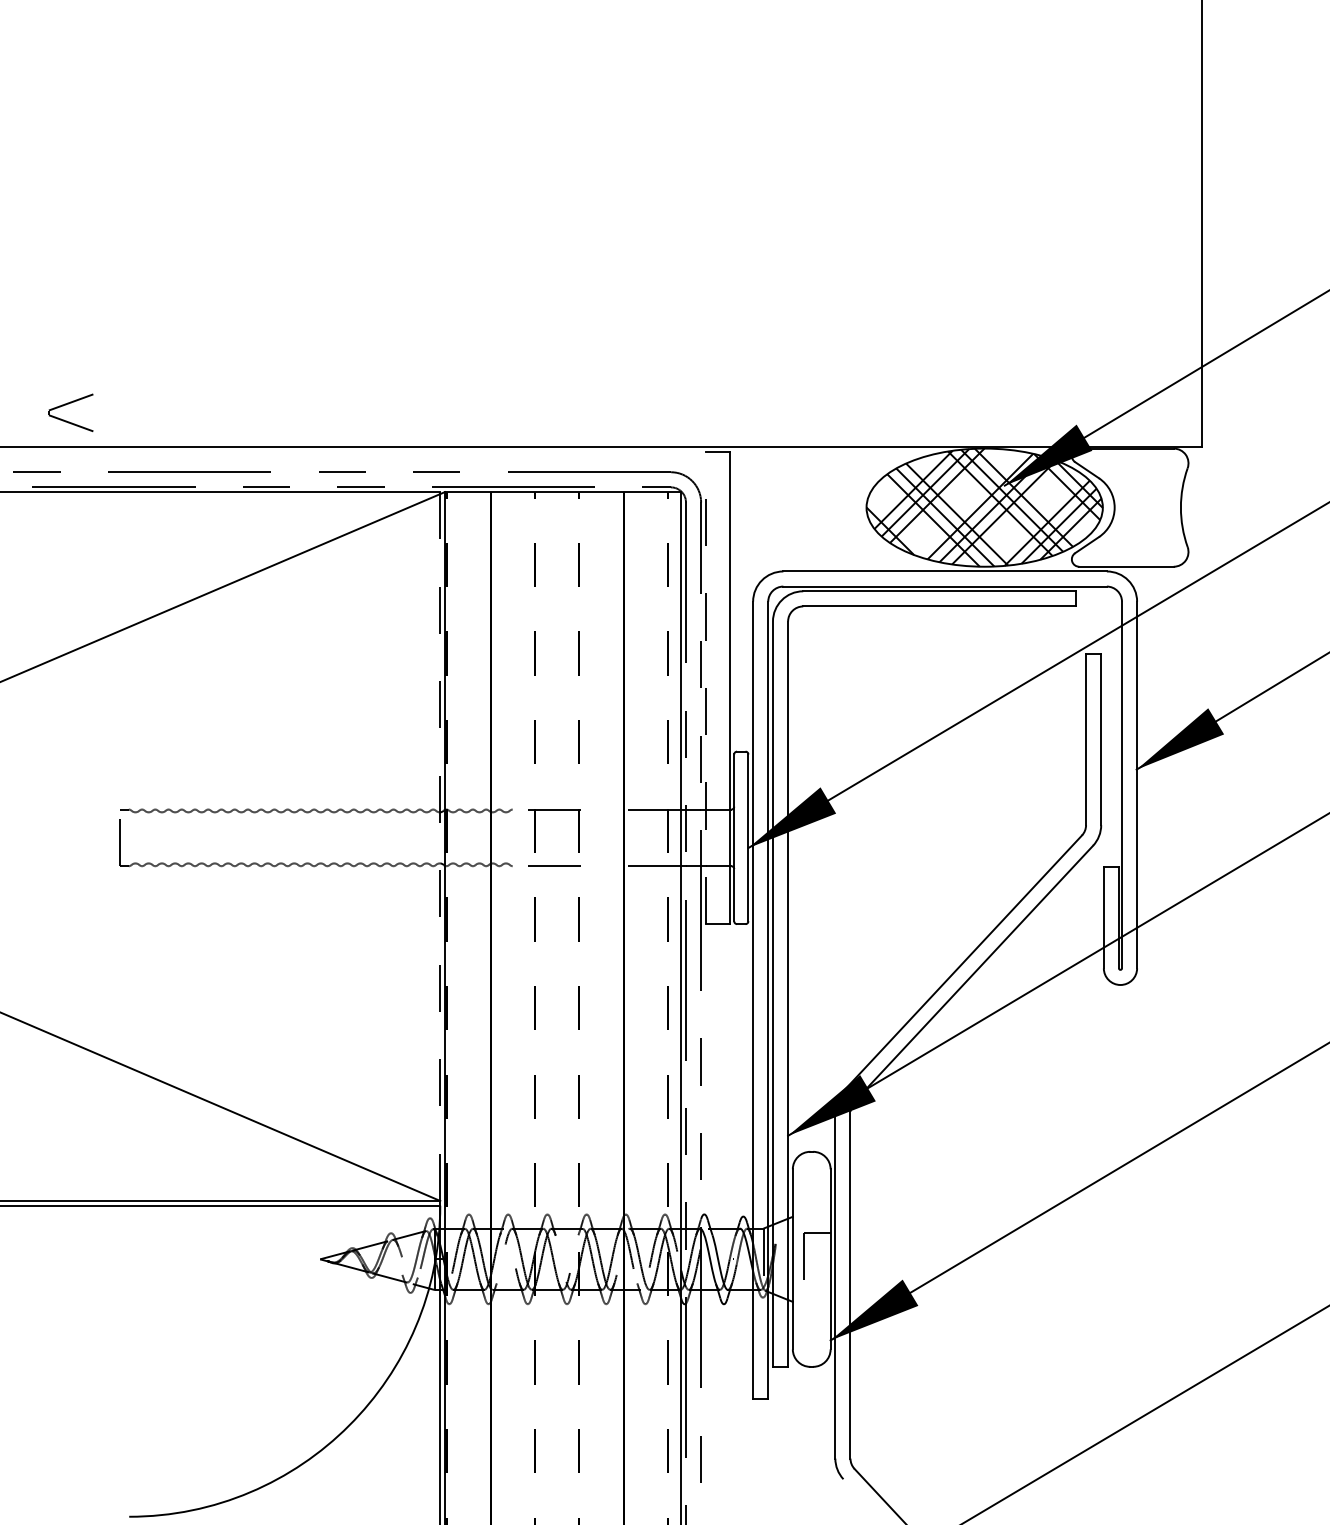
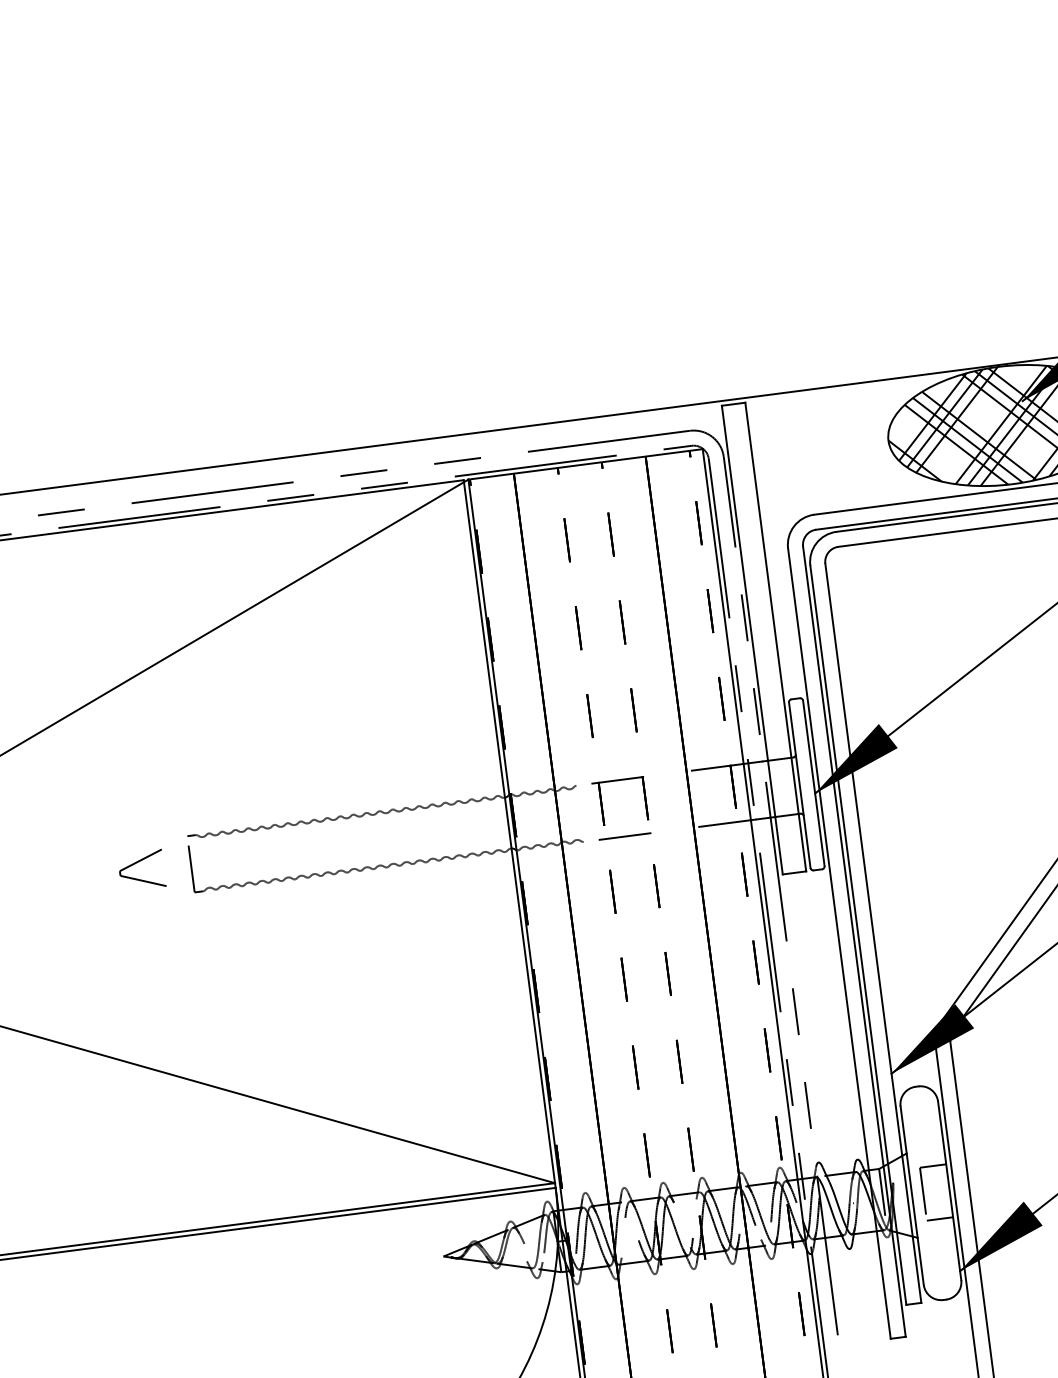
part: (66, 405) -> (136, 863), moved
line: (705, 687) -> (751, 639), dashed -> solid
line: (440, 847) -> (509, 832), dashed -> solid
line: (817, 1286) -> (940, 1219), added

